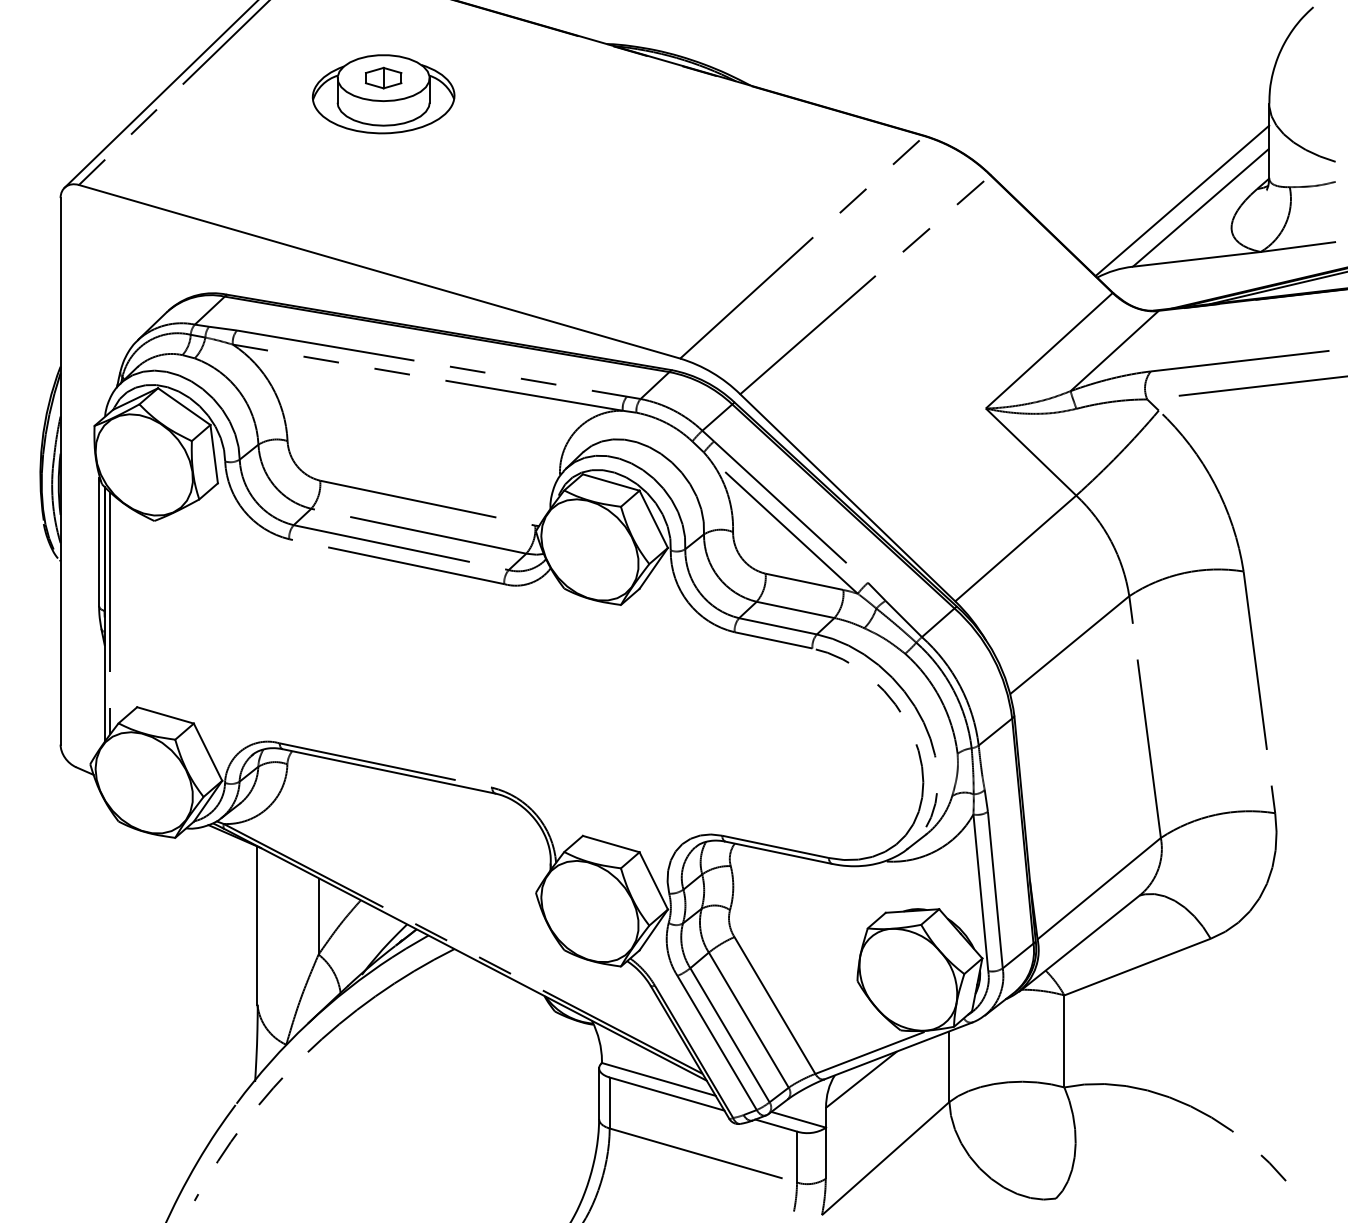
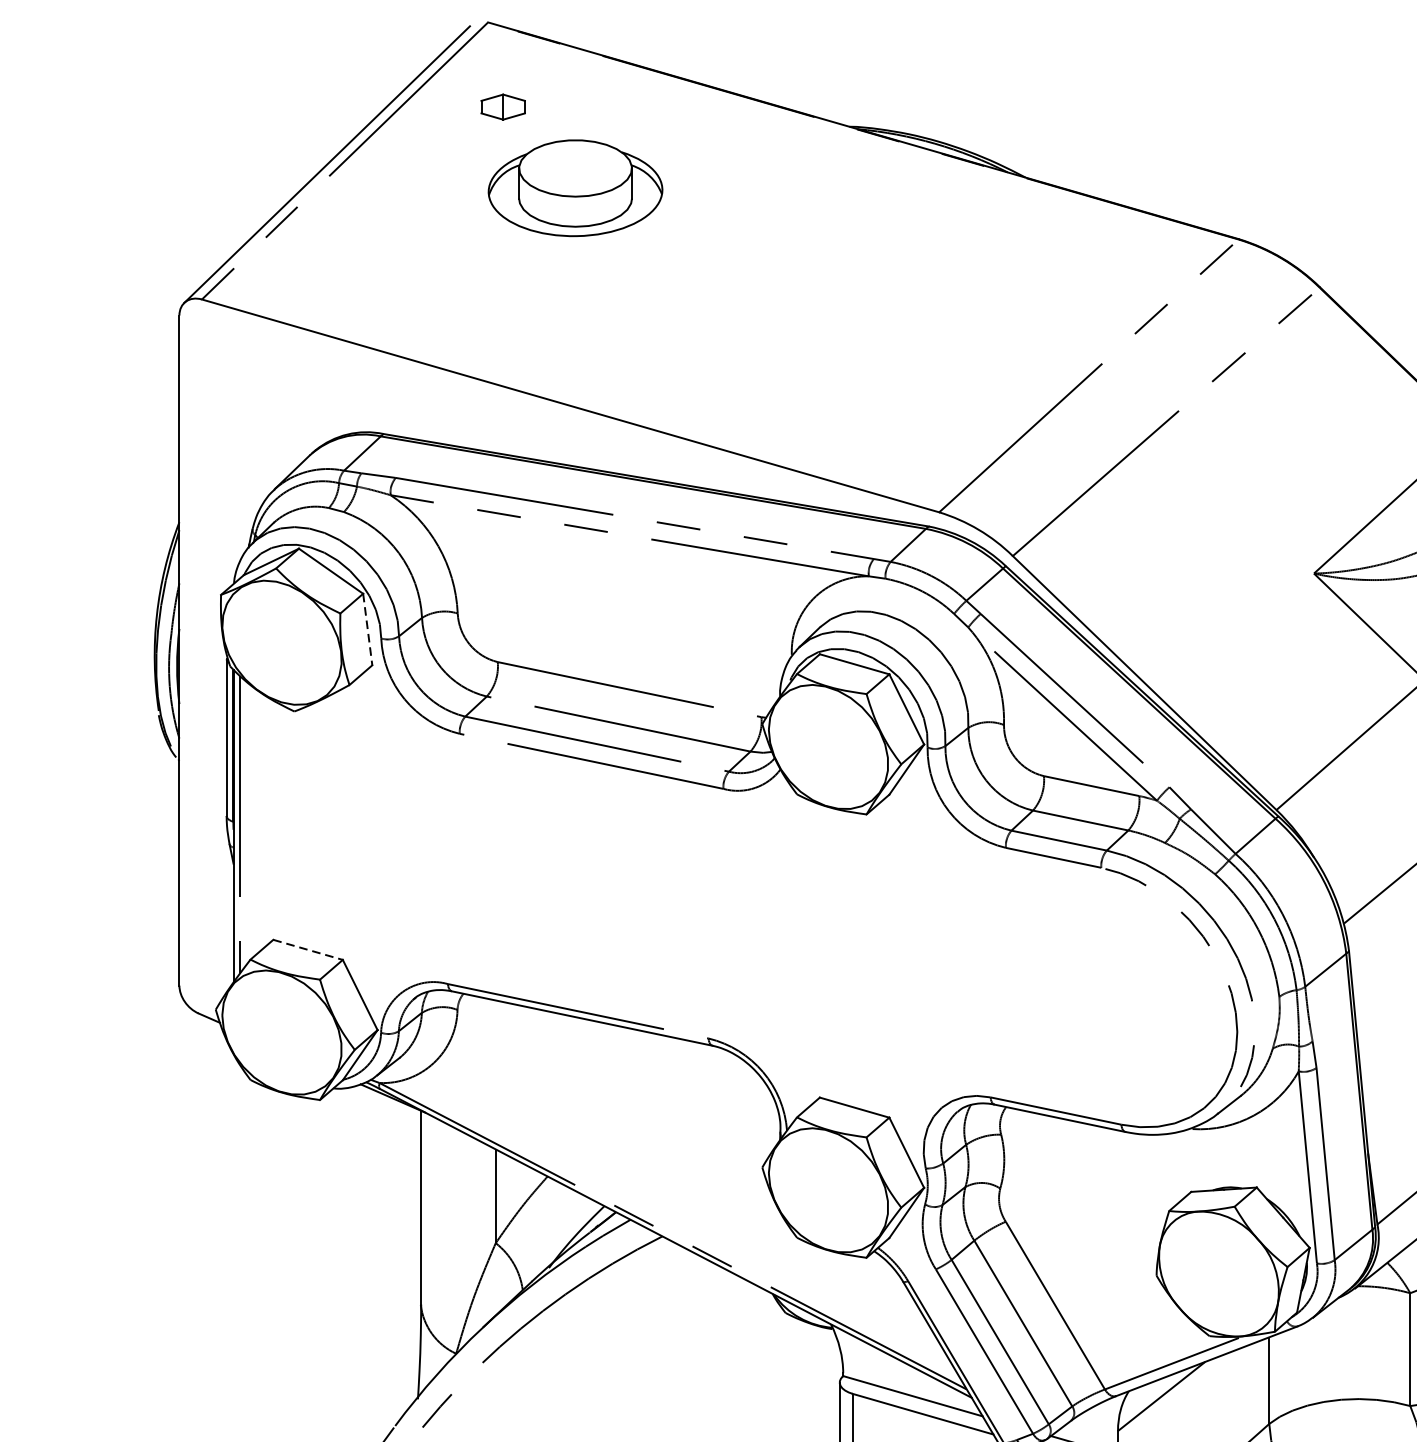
part: (383, 77) -> (503, 106), moved
line: (214, 454) -> (368, 629), solid -> dashed
line: (166, 715) -> (309, 949), solid -> dashed

